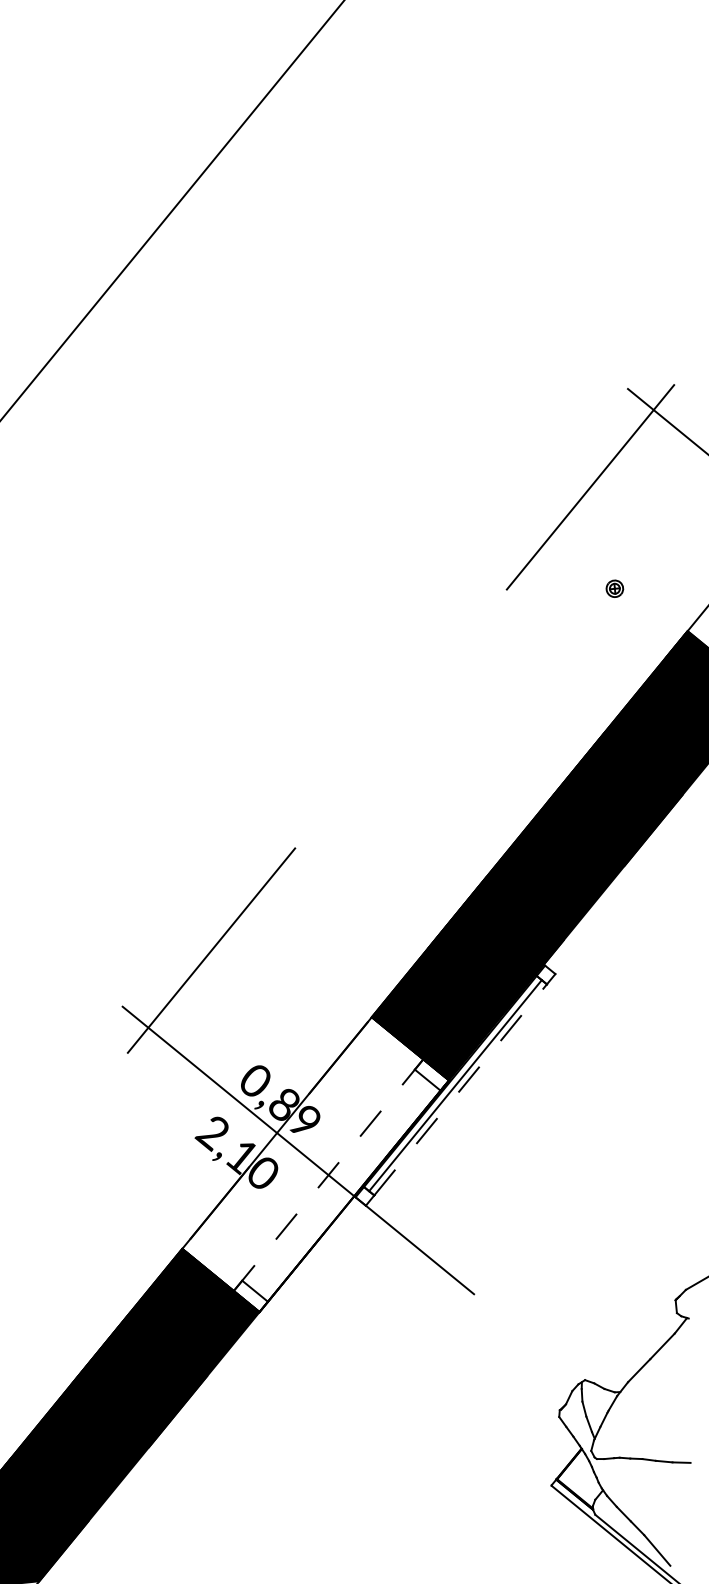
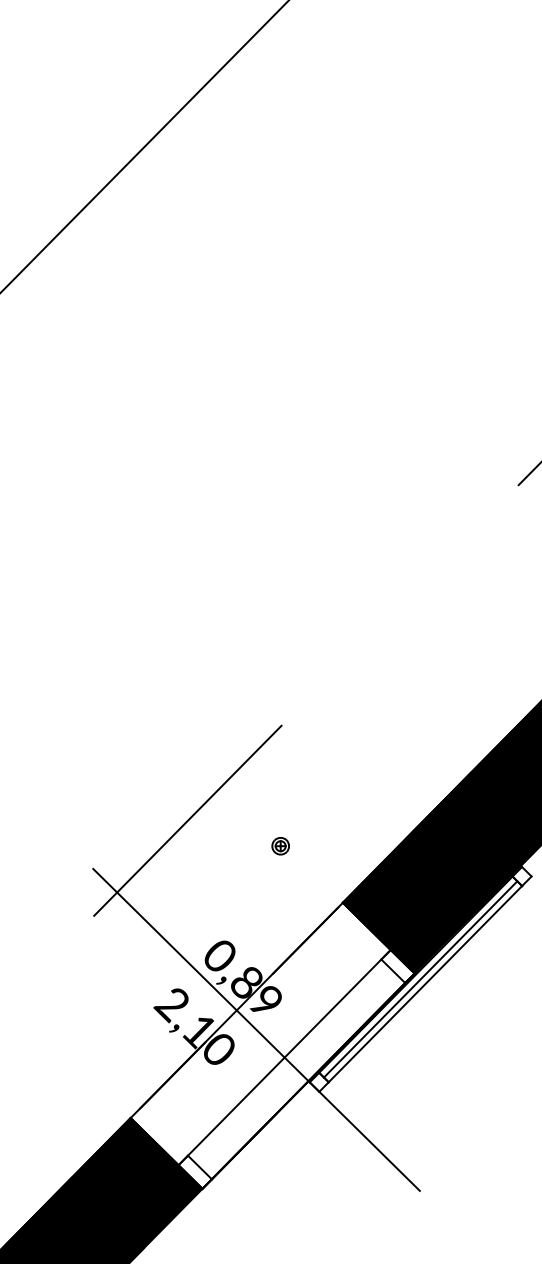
part: (305, 967) -> (280, 846), added
line: (460, 1089) -> (425, 983), dashed -> solid
line: (328, 1175) -> (284, 1057), dashed -> solid

